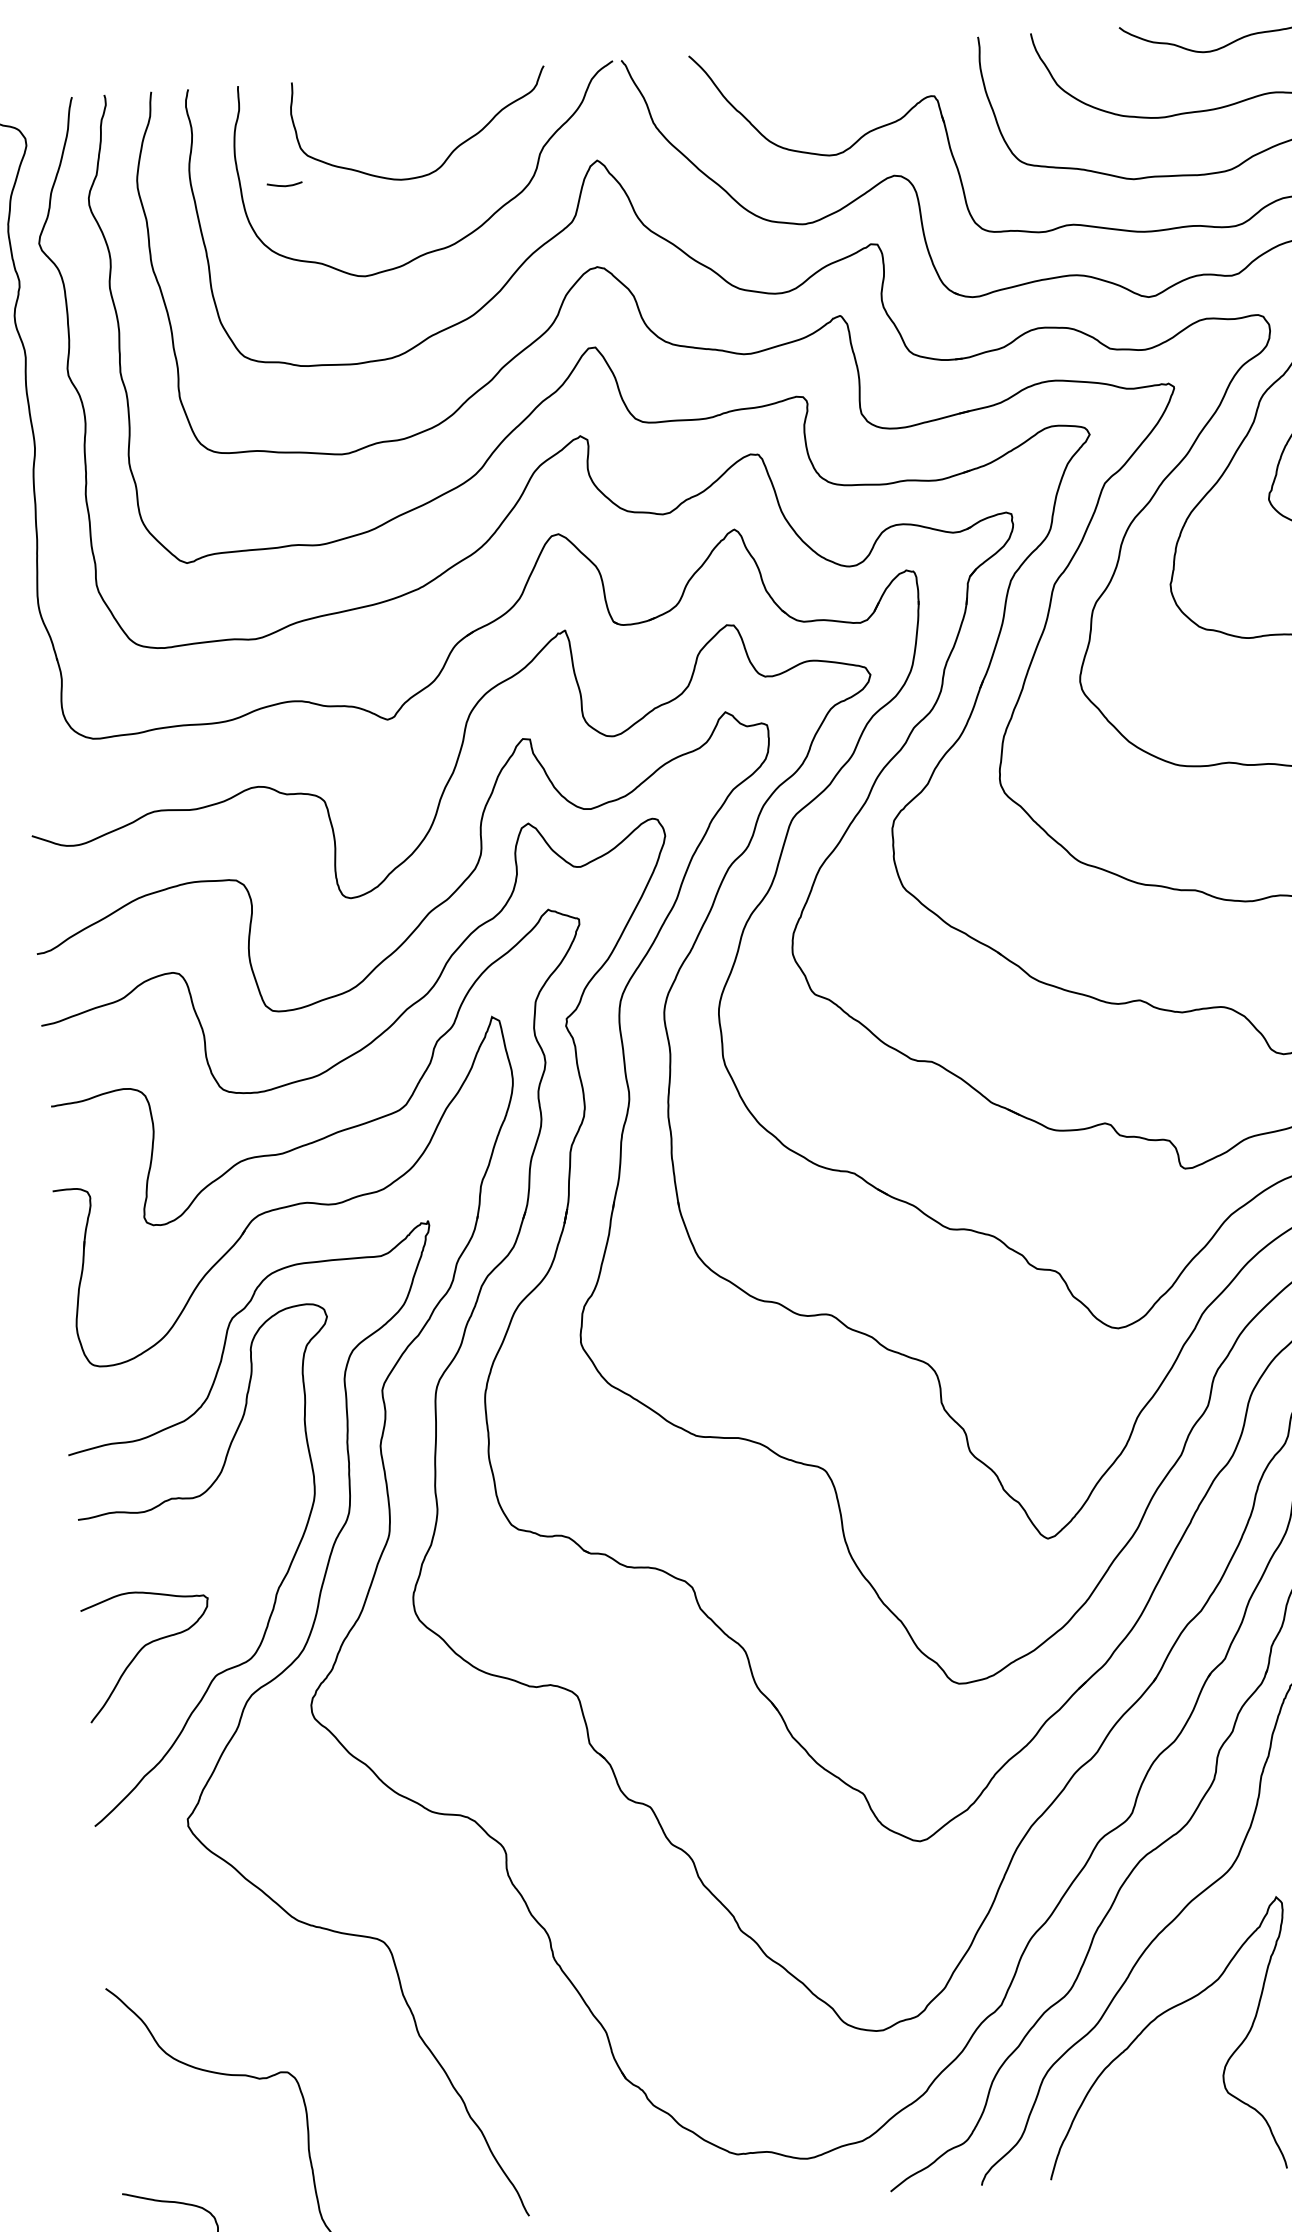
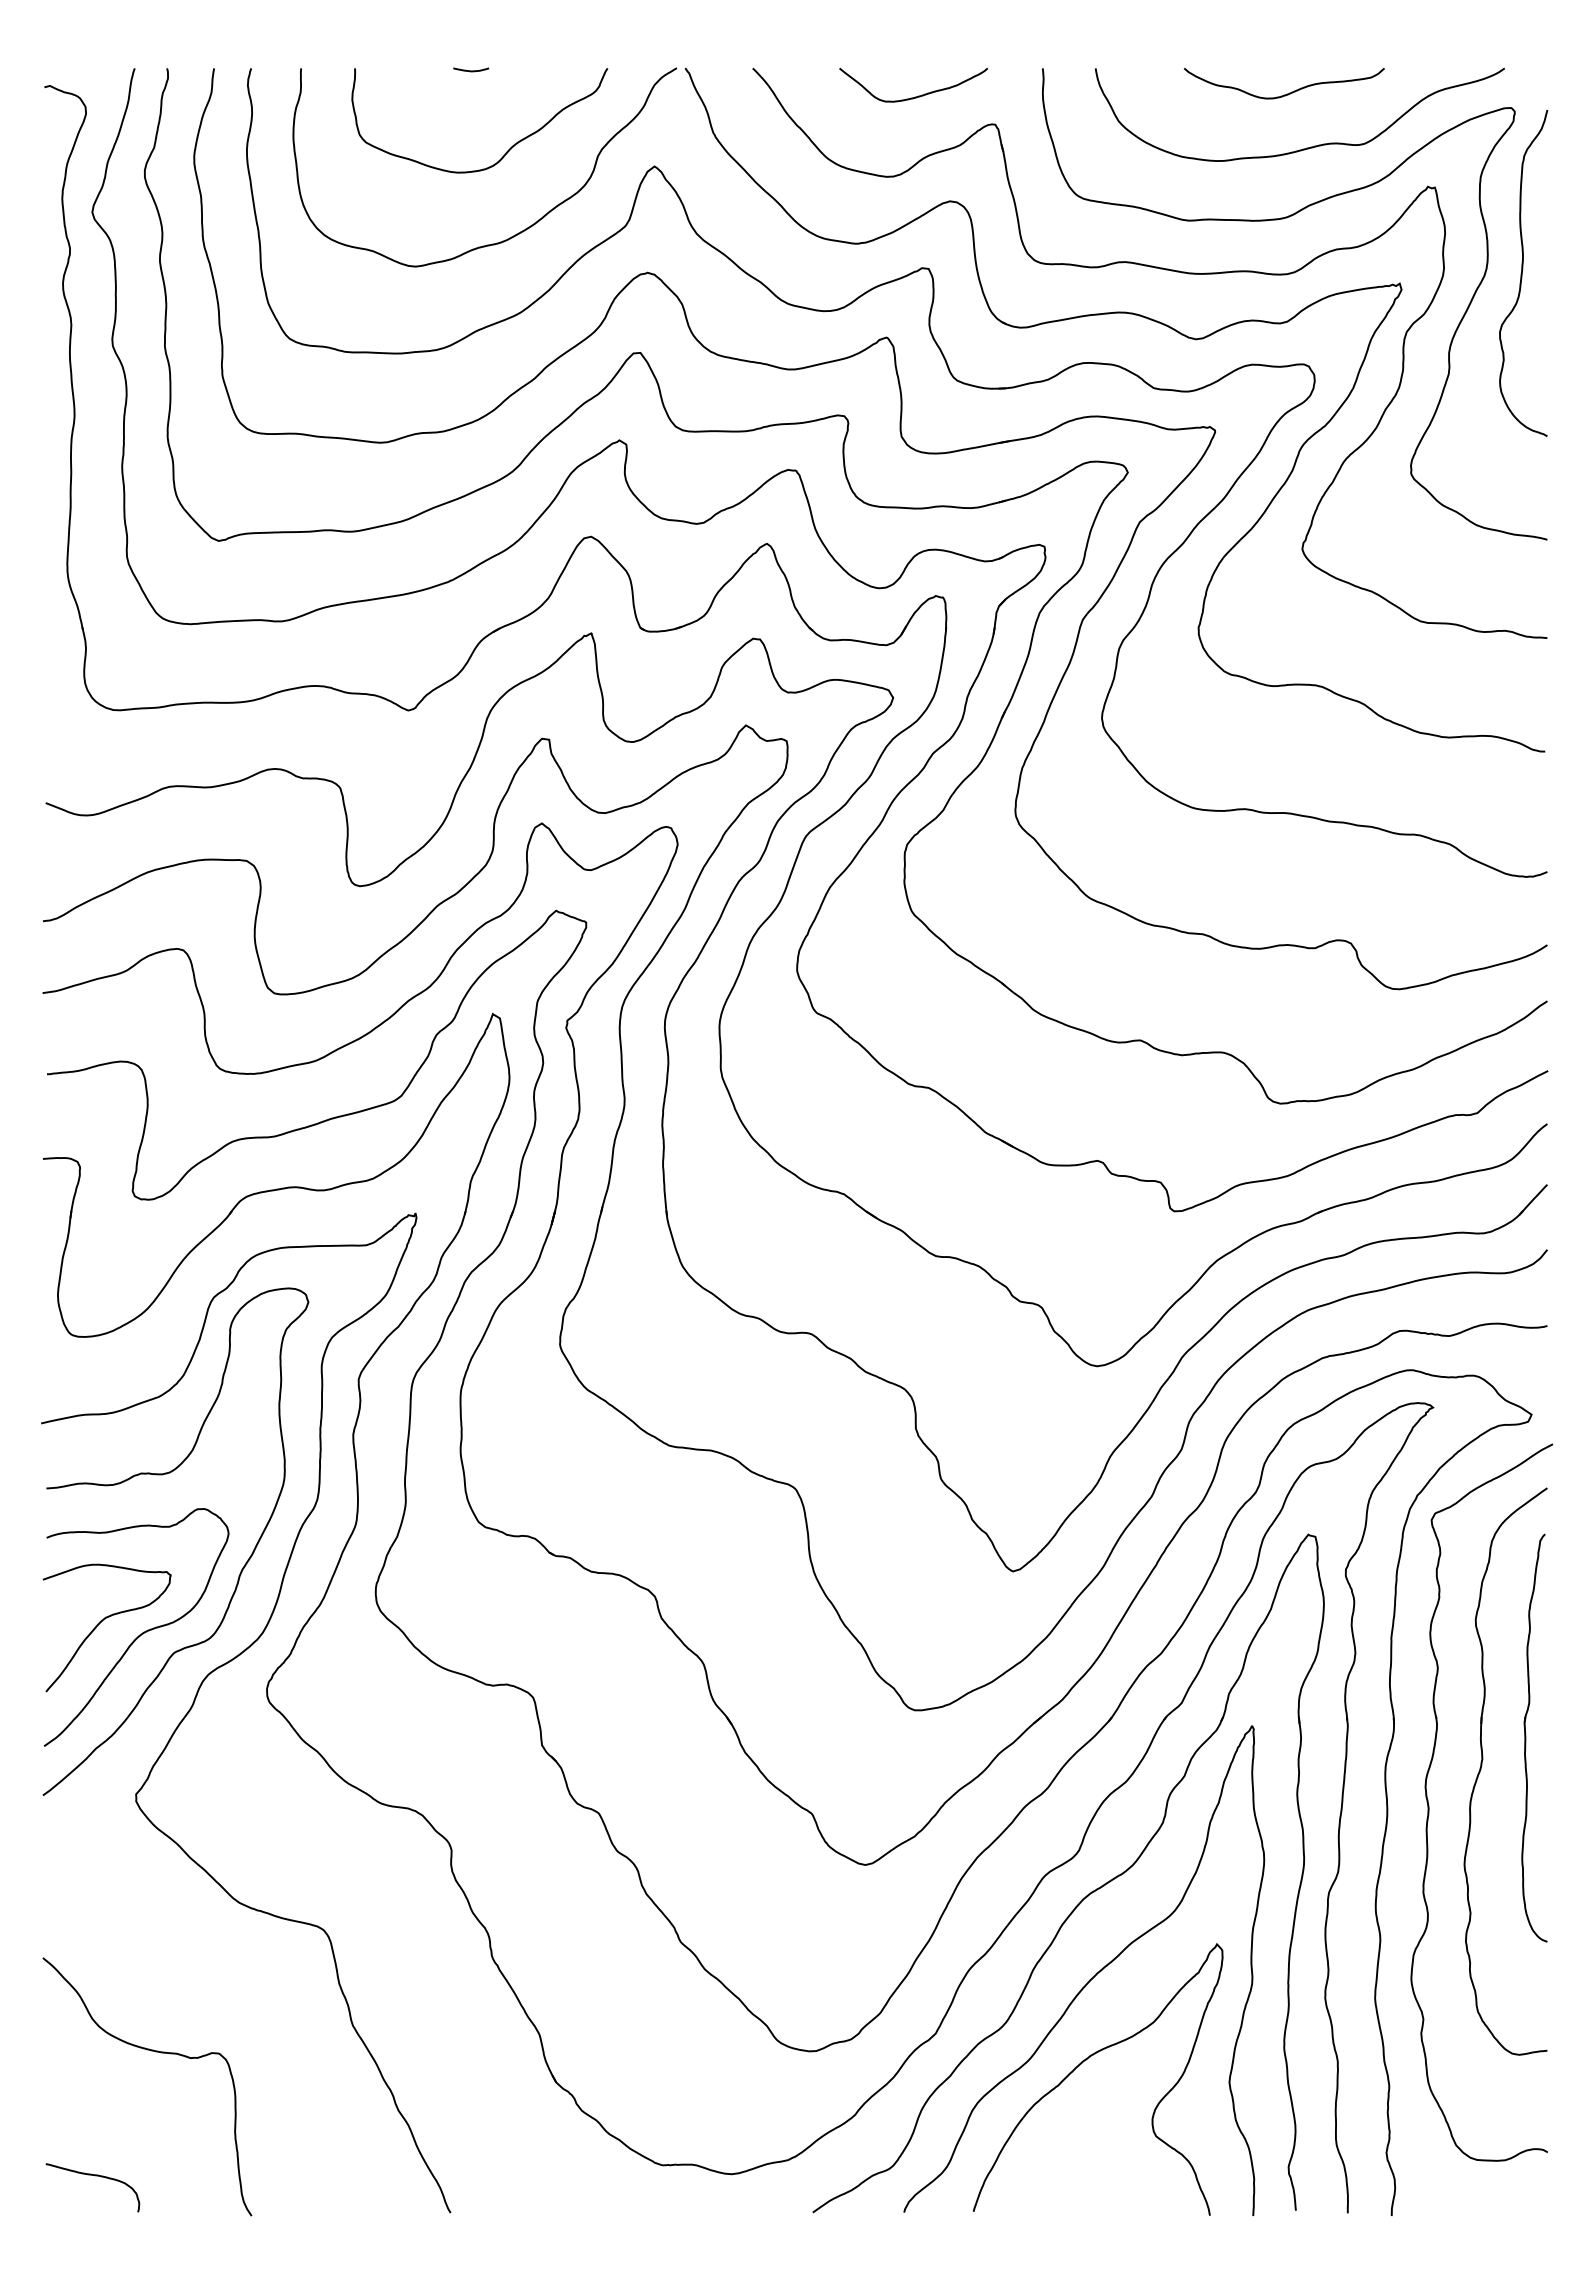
curve: (855, 72) -> (918, 95), added
curve: (285, 185) -> (471, 70), moved
curve: (180, 1659) -> (139, 1634), added

